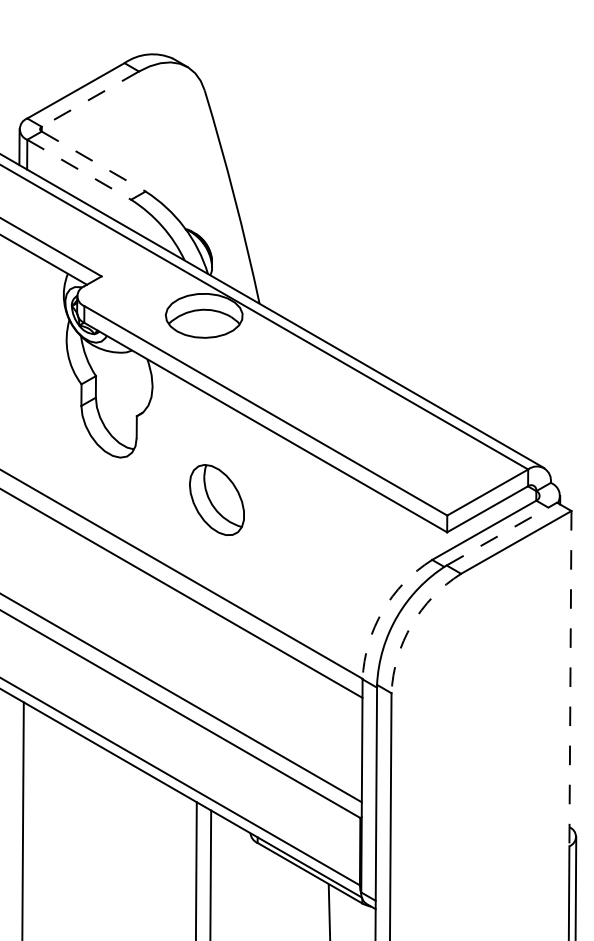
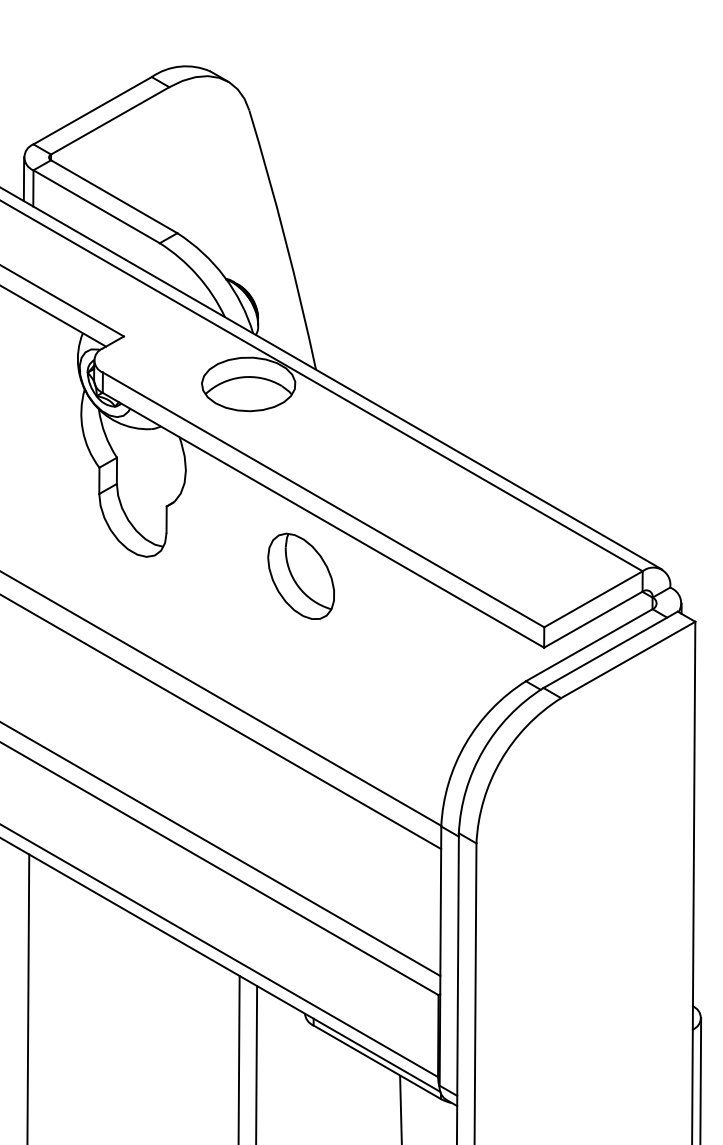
line: (89, 99) -> (109, 121), dashed -> solid
line: (93, 161) -> (114, 196), dashed -> solid
line: (79, 169) -> (96, 206), dashed -> solid
part: (216, 499) -> (300, 575), moved
line: (502, 533) -> (611, 649), dashed -> solid
arc: (382, 611) -> (465, 743), dashed -> solid
arc: (412, 625) -> (501, 760), dashed -> solid
line: (570, 678) -> (694, 825), dashed -> solid

